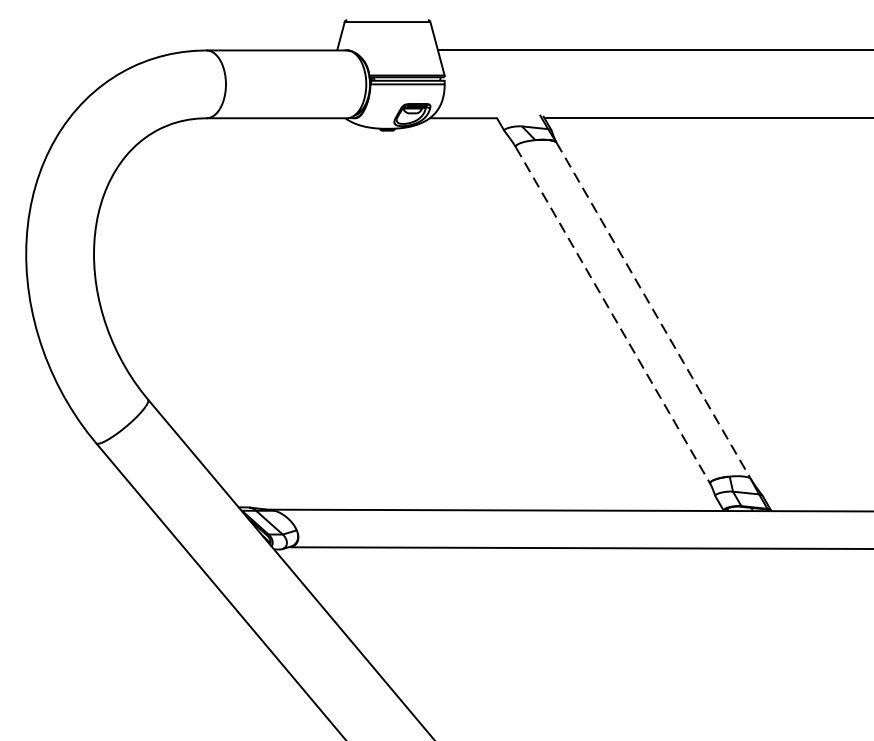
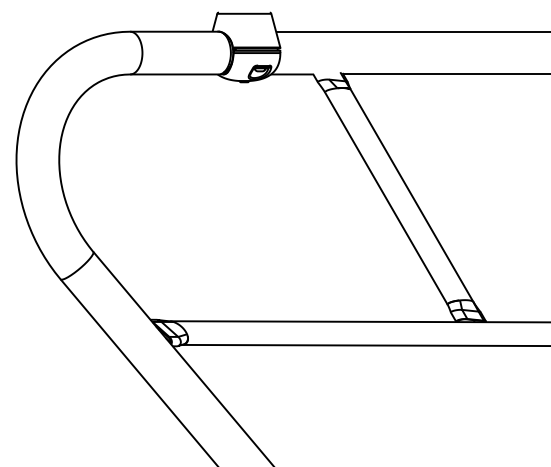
line: (654, 311) -> (412, 196), dashed -> solid
line: (613, 316) -> (386, 199), dashed -> solid

